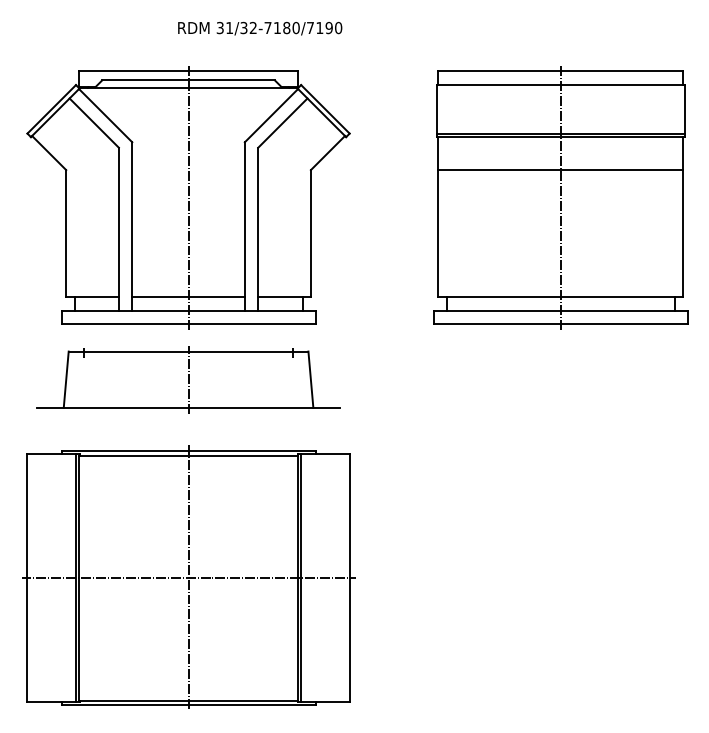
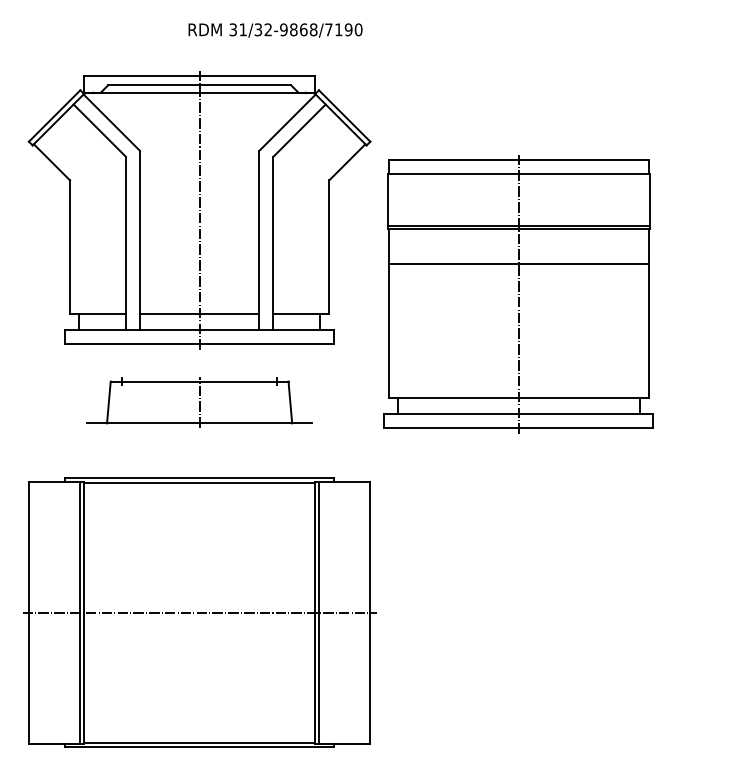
text: (281, 27) -> (298, 29), 31/32-7180/7190 -> 31/32-9868/7190
part: (560, 198) -> (518, 294), moved
part: (188, 379) -> (199, 402), size x0.7
line: (188, 577) -> (199, 612), removed

